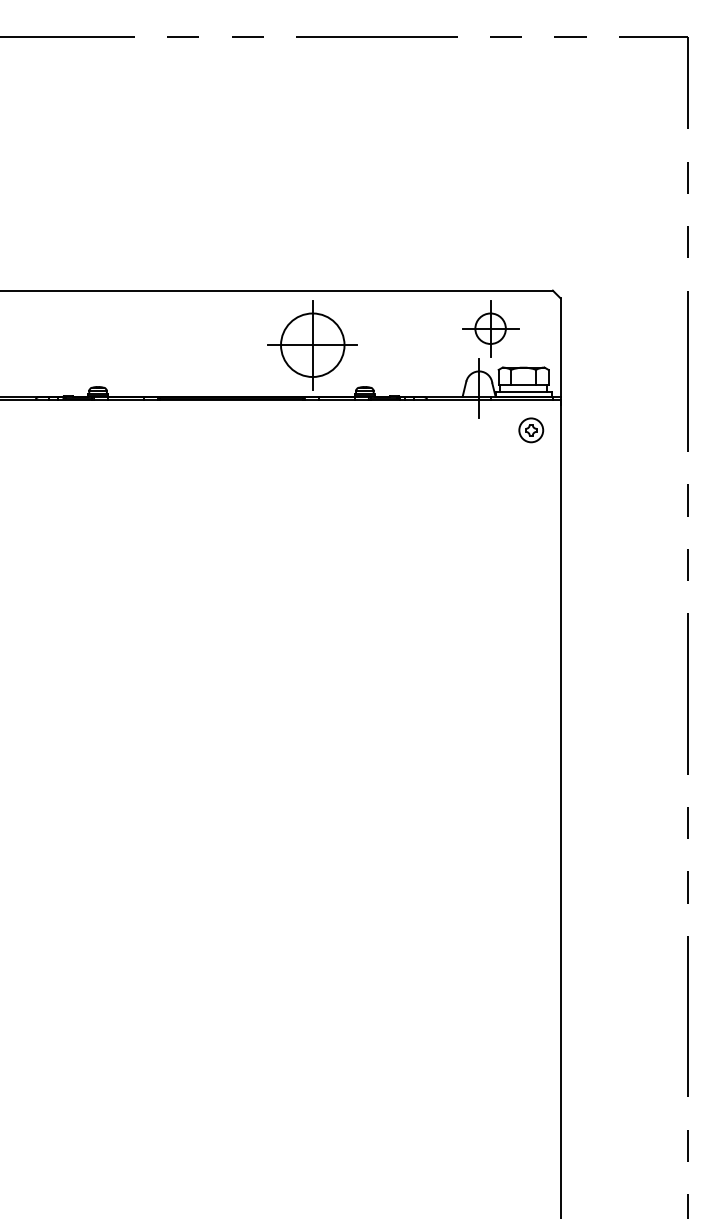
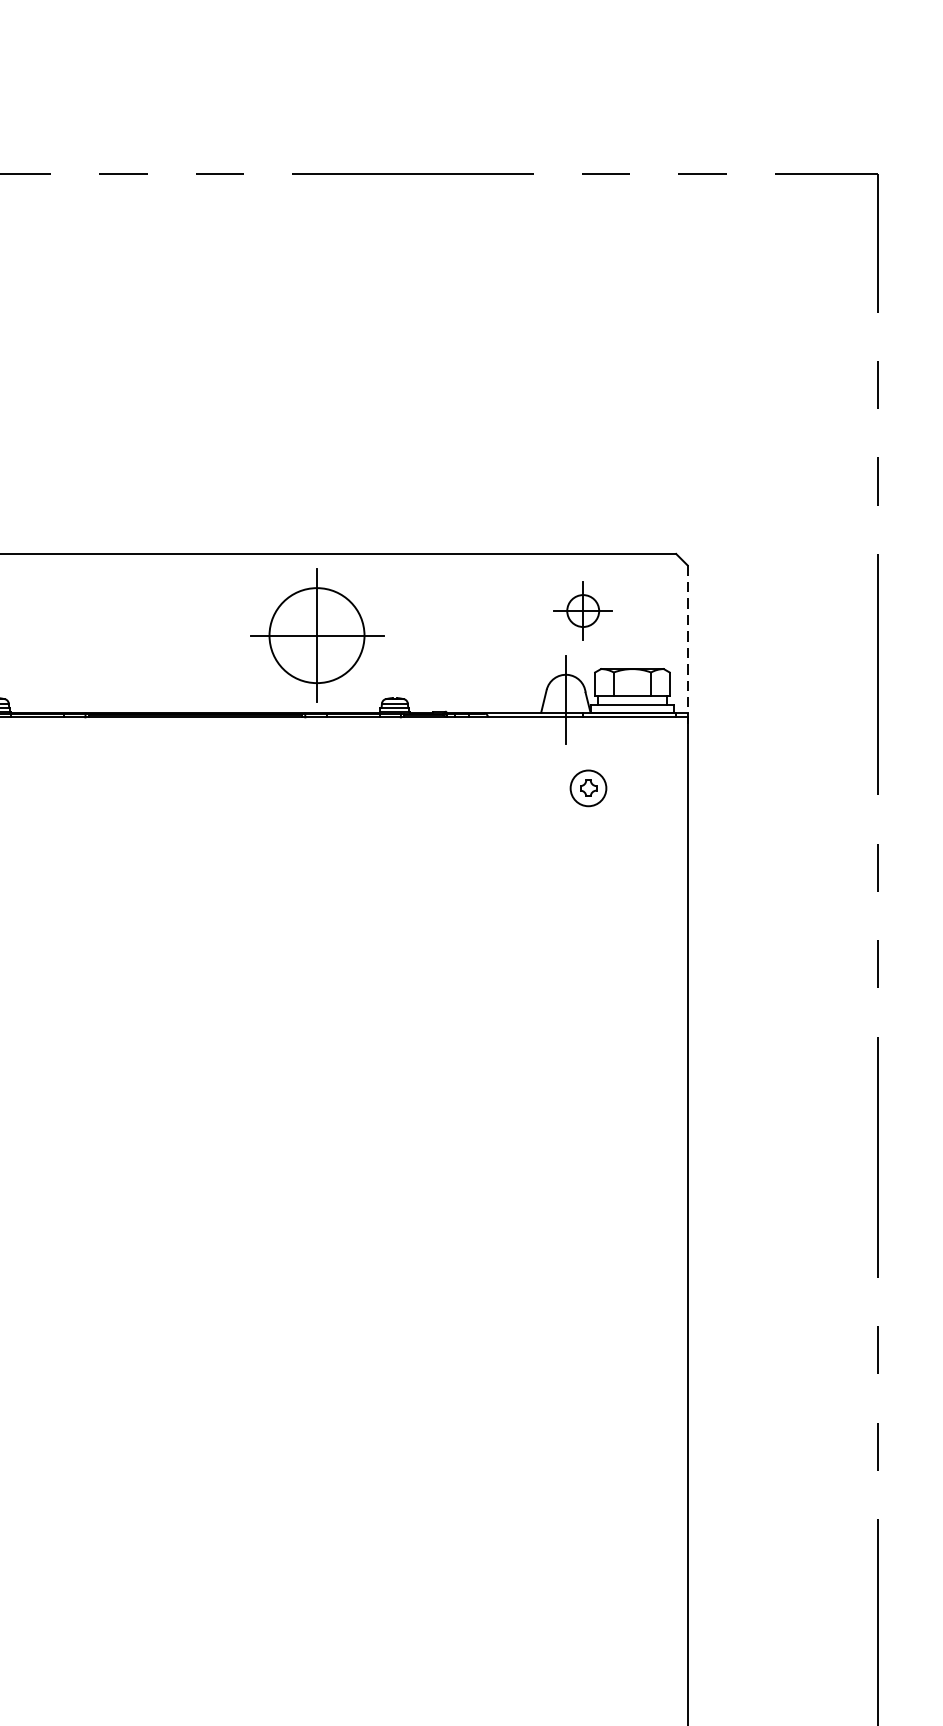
part: (490, 328) -> (582, 610), size x0.7
line: (560, 352) -> (687, 646), solid -> dashed
part: (531, 430) -> (588, 788), moved

